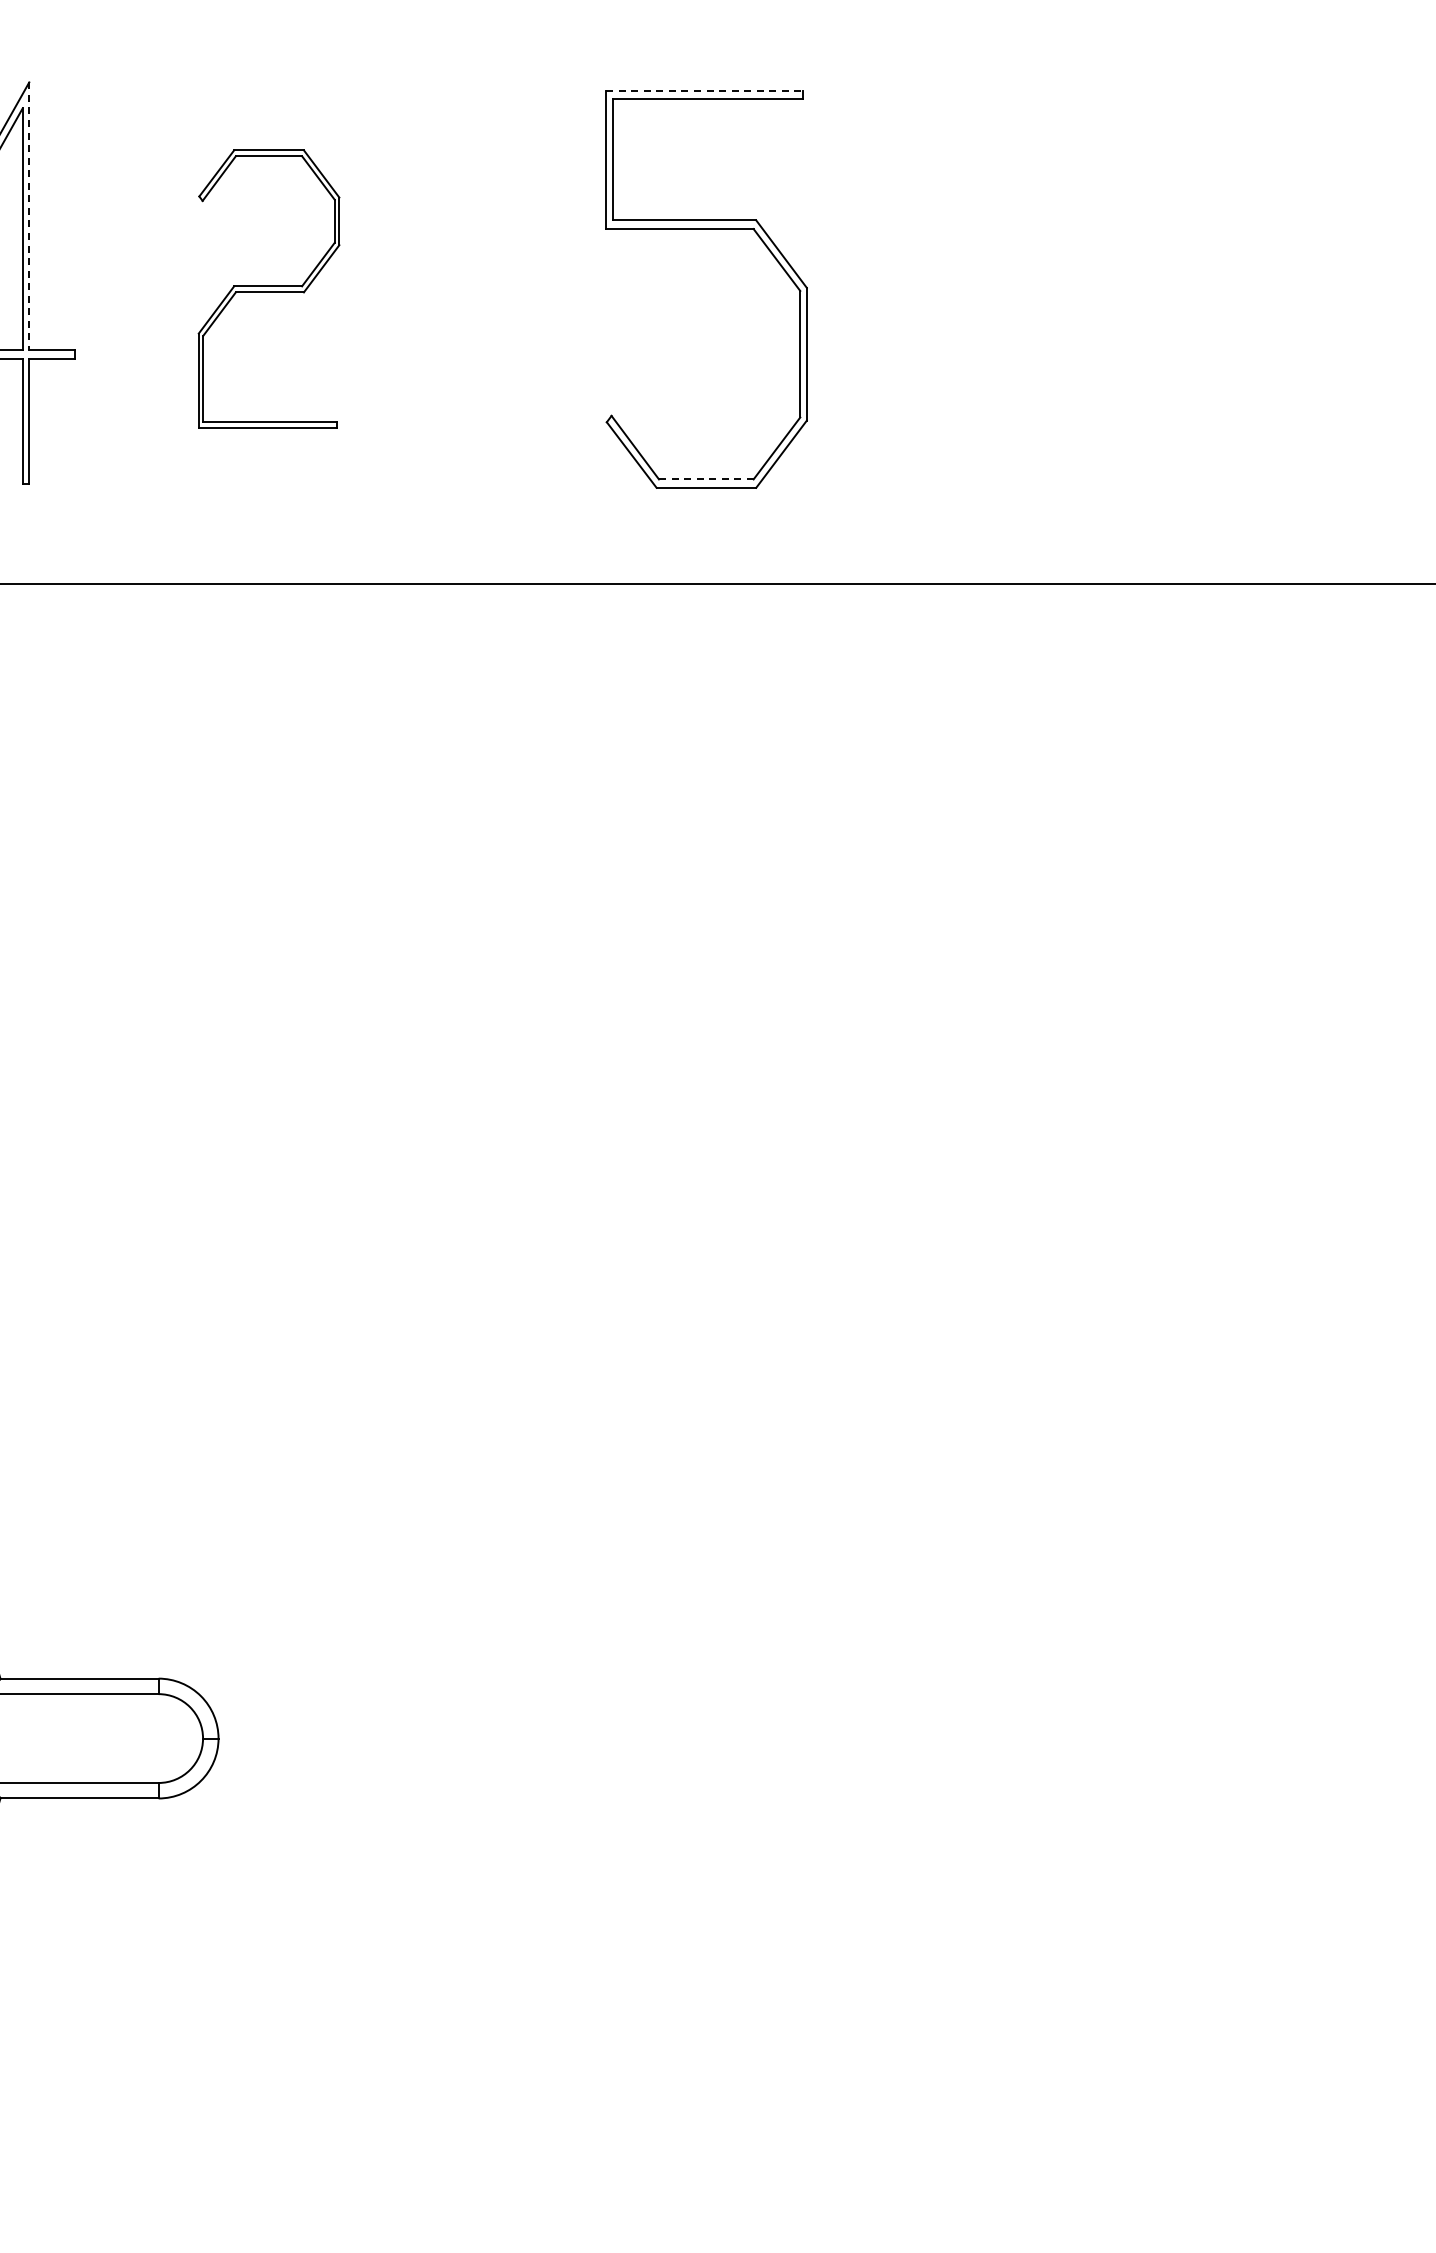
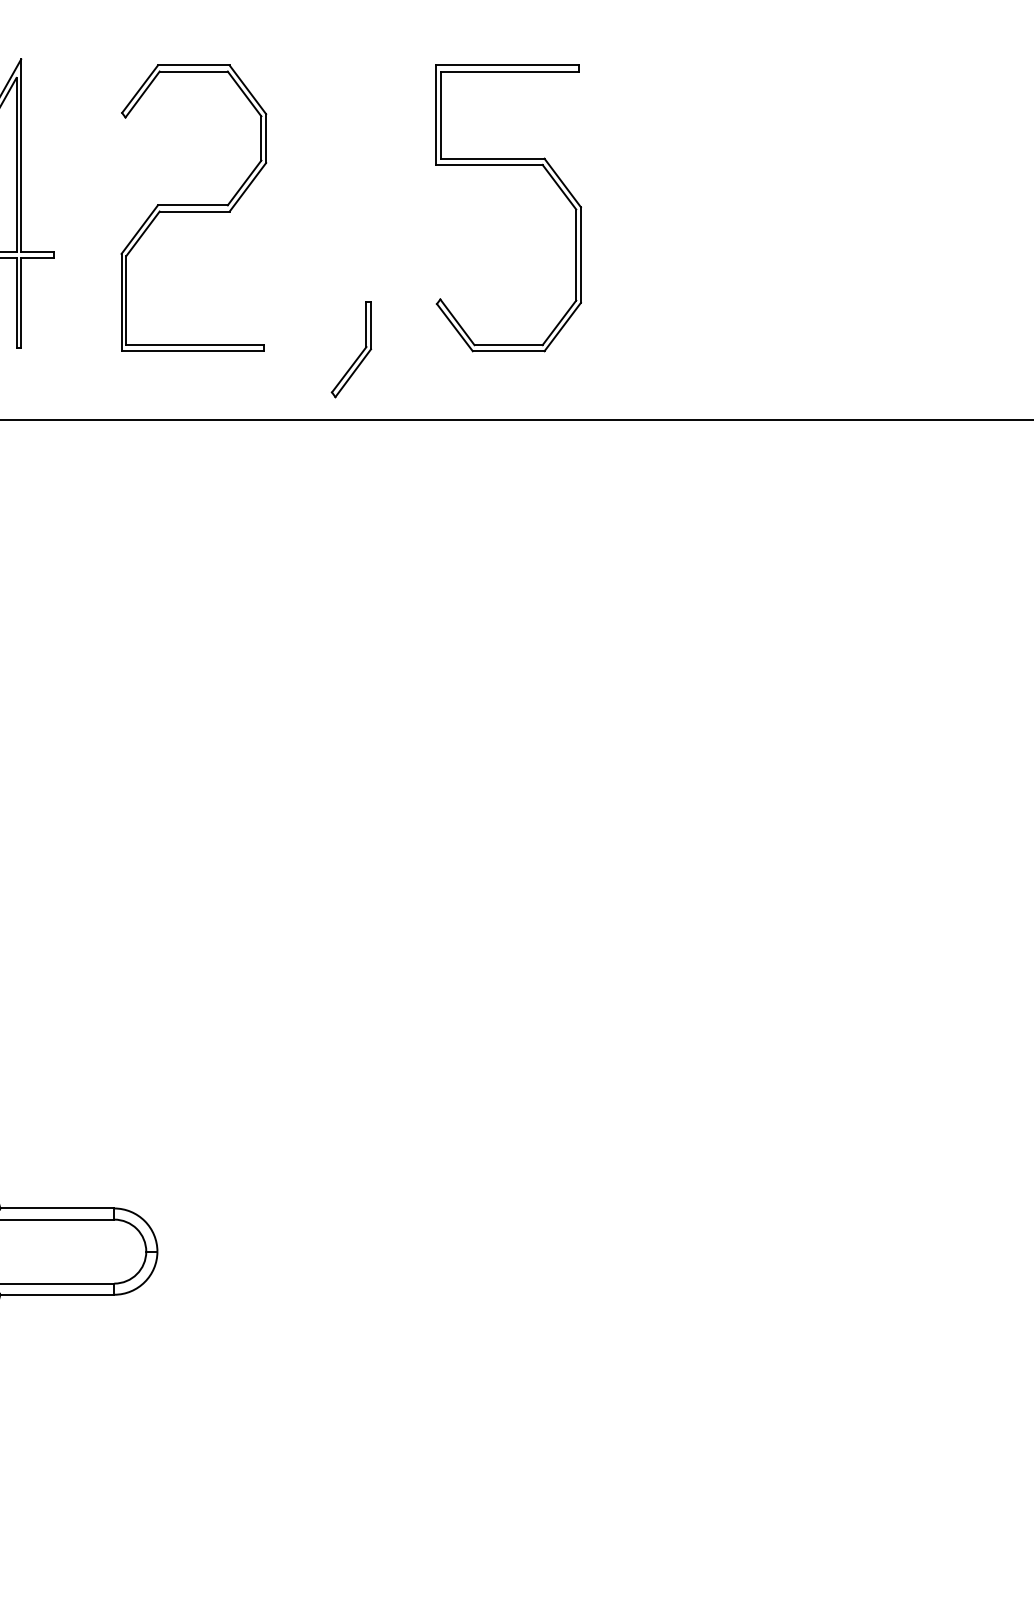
line: (704, 90) -> (507, 65), dashed -> solid
line: (29, 216) -> (21, 155), dashed -> solid
part: (268, 288) -> (193, 207), size x1.43
line: (706, 479) -> (508, 345), dashed -> solid
part: (499, 492) -> (359, 354), added

